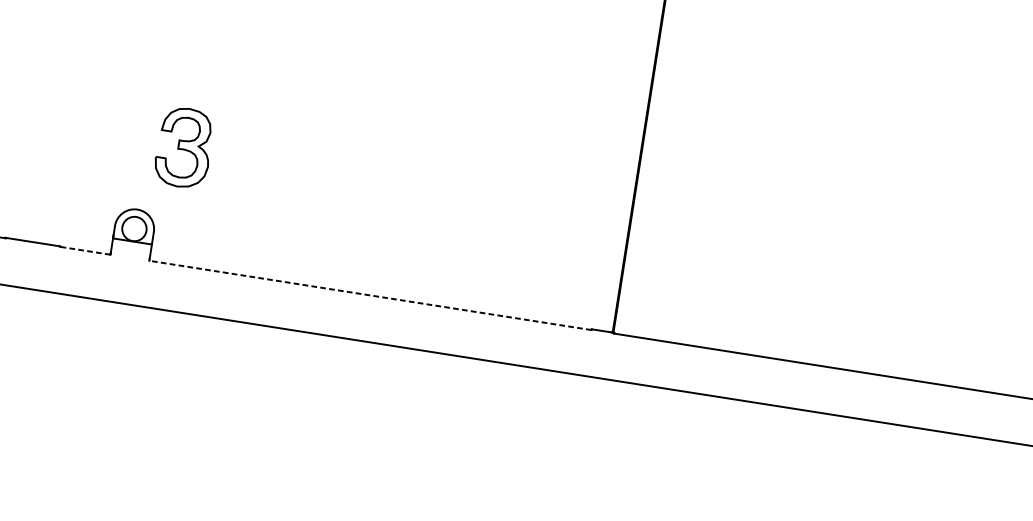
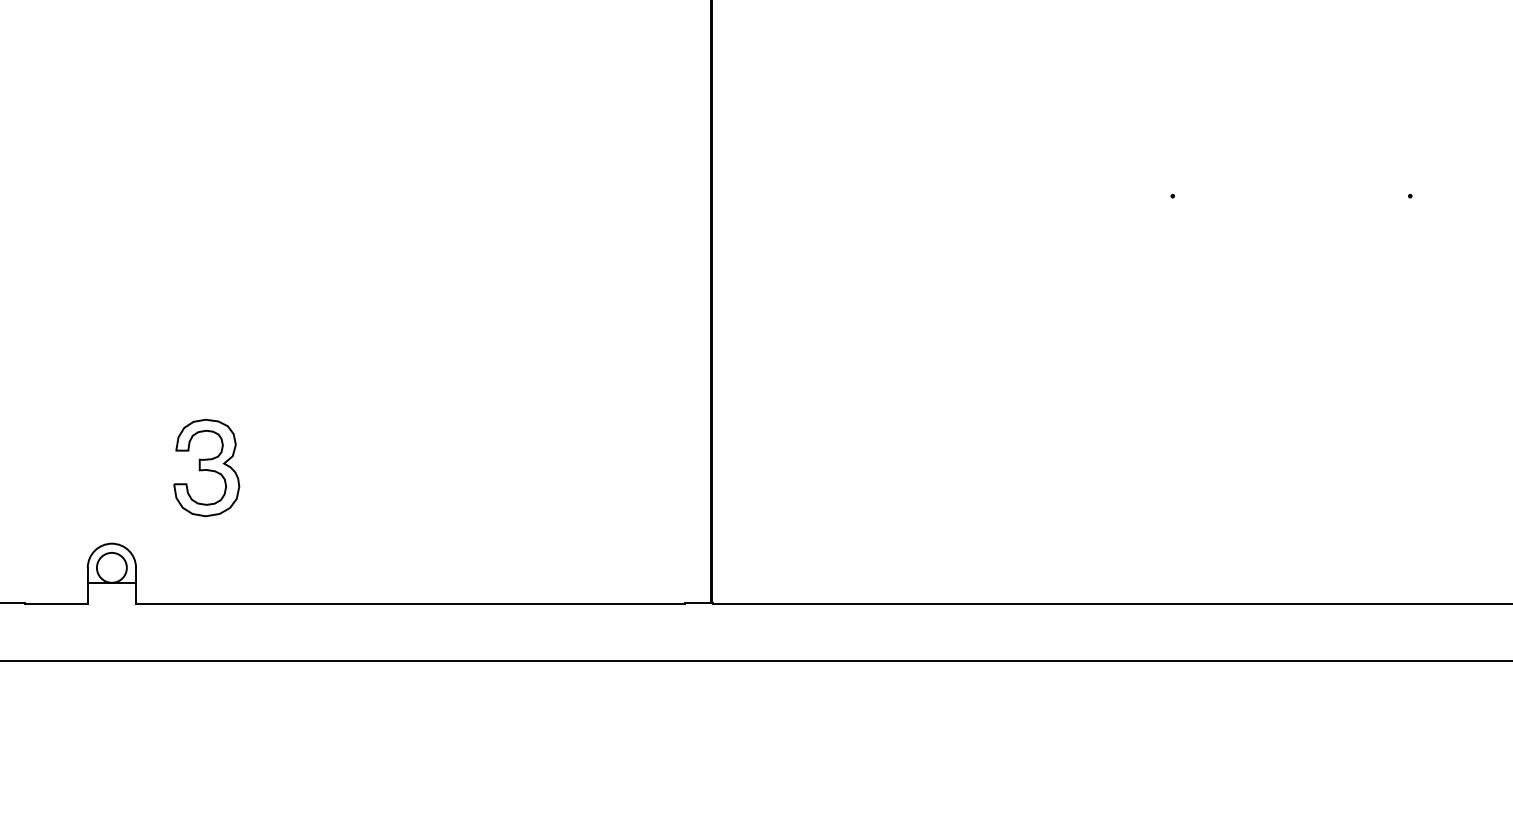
part: (183, 147) -> (206, 467), moved
line: (84, 250) -> (55, 603), dashed -> solid
line: (370, 295) -> (410, 603), dashed -> solid

